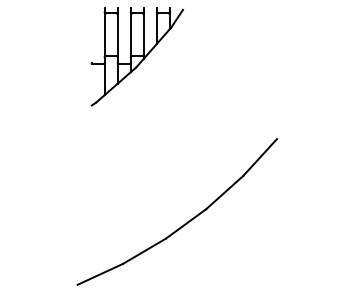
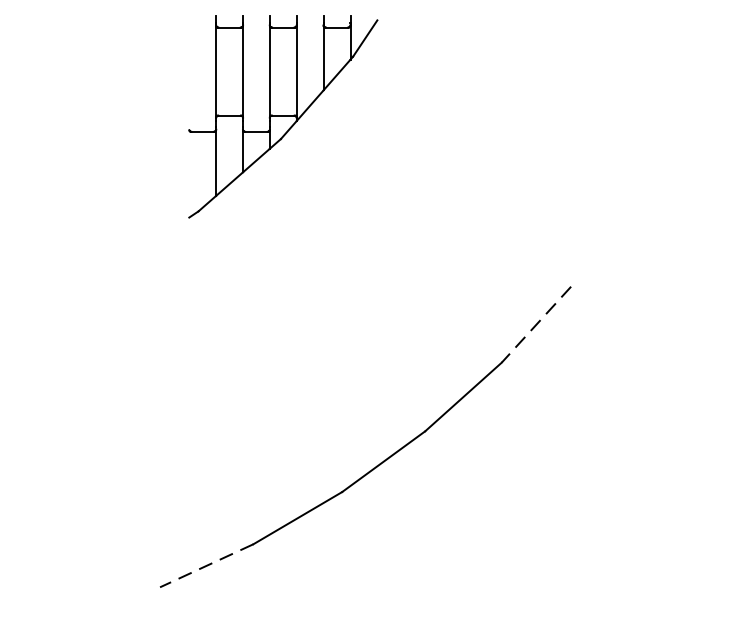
line: (260, 157) -> (537, 324), solid -> dashed
line: (100, 274) -> (207, 566), solid -> dashed

